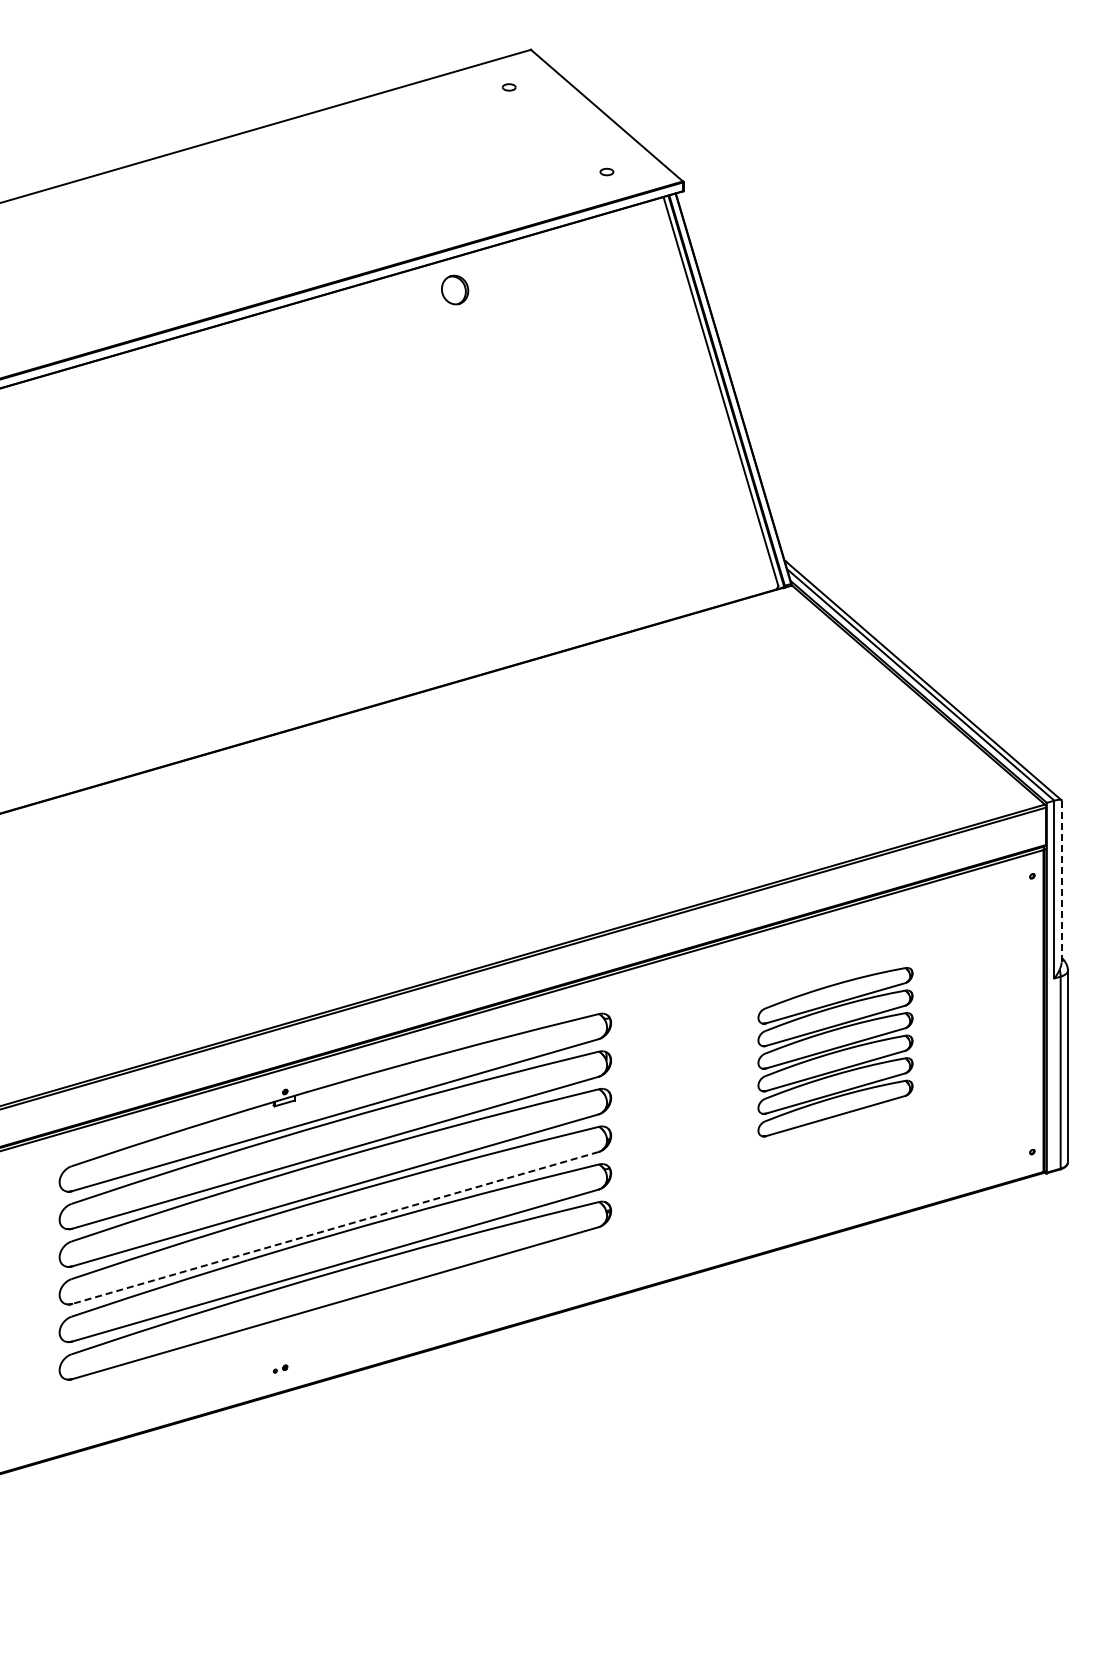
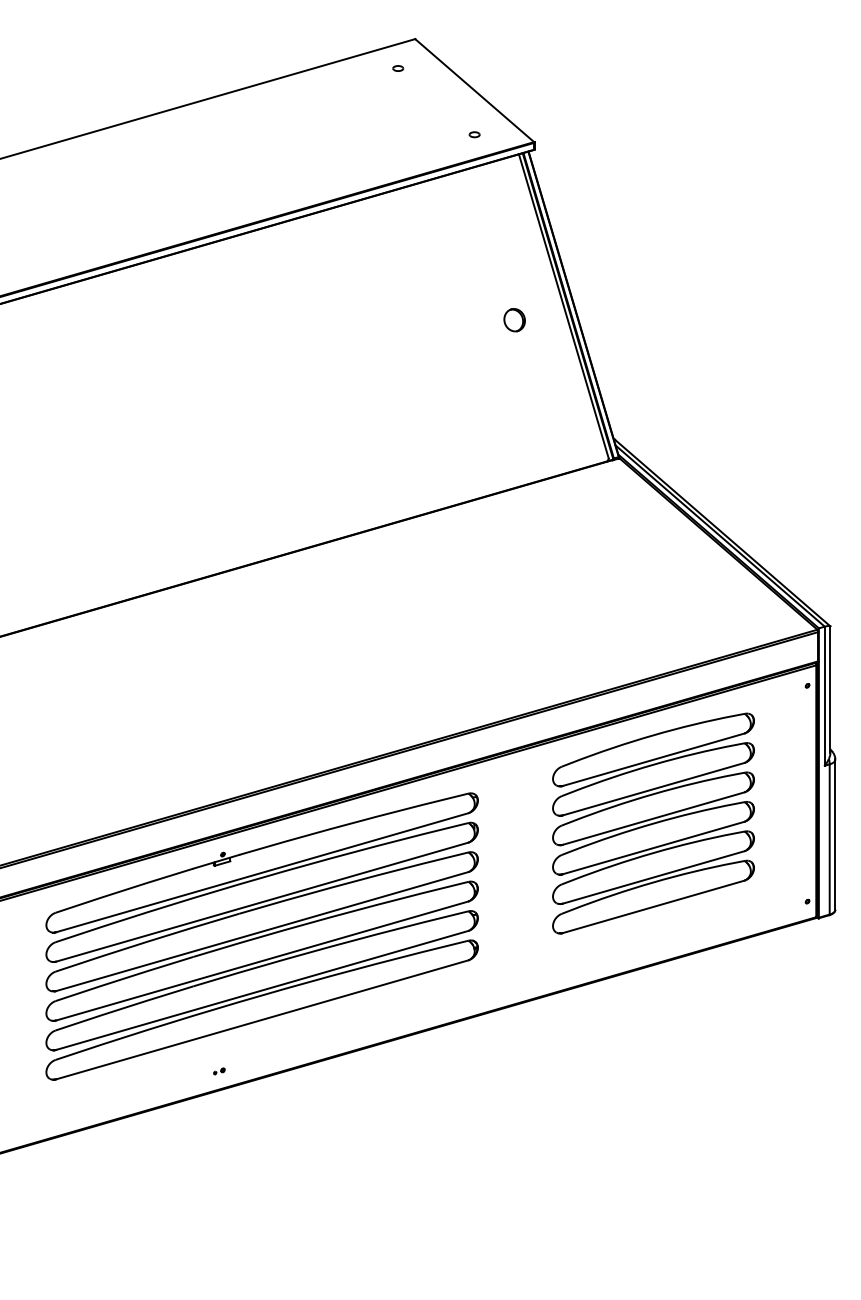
part: (455, 289) -> (515, 319), moved
line: (1061, 881) -> (830, 689), dashed -> solid
part: (835, 1051) -> (653, 822), size x1.67
line: (335, 1228) -> (262, 961), dashed -> solid

